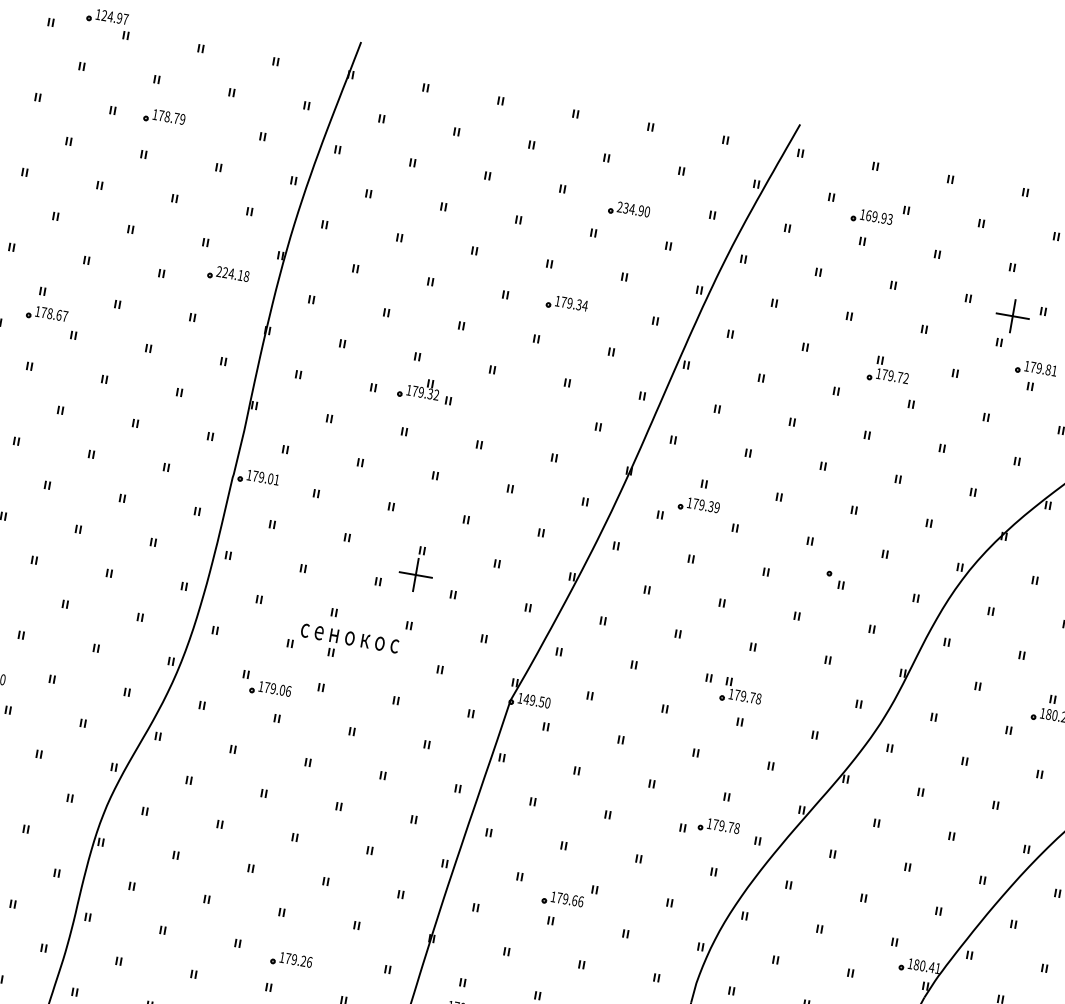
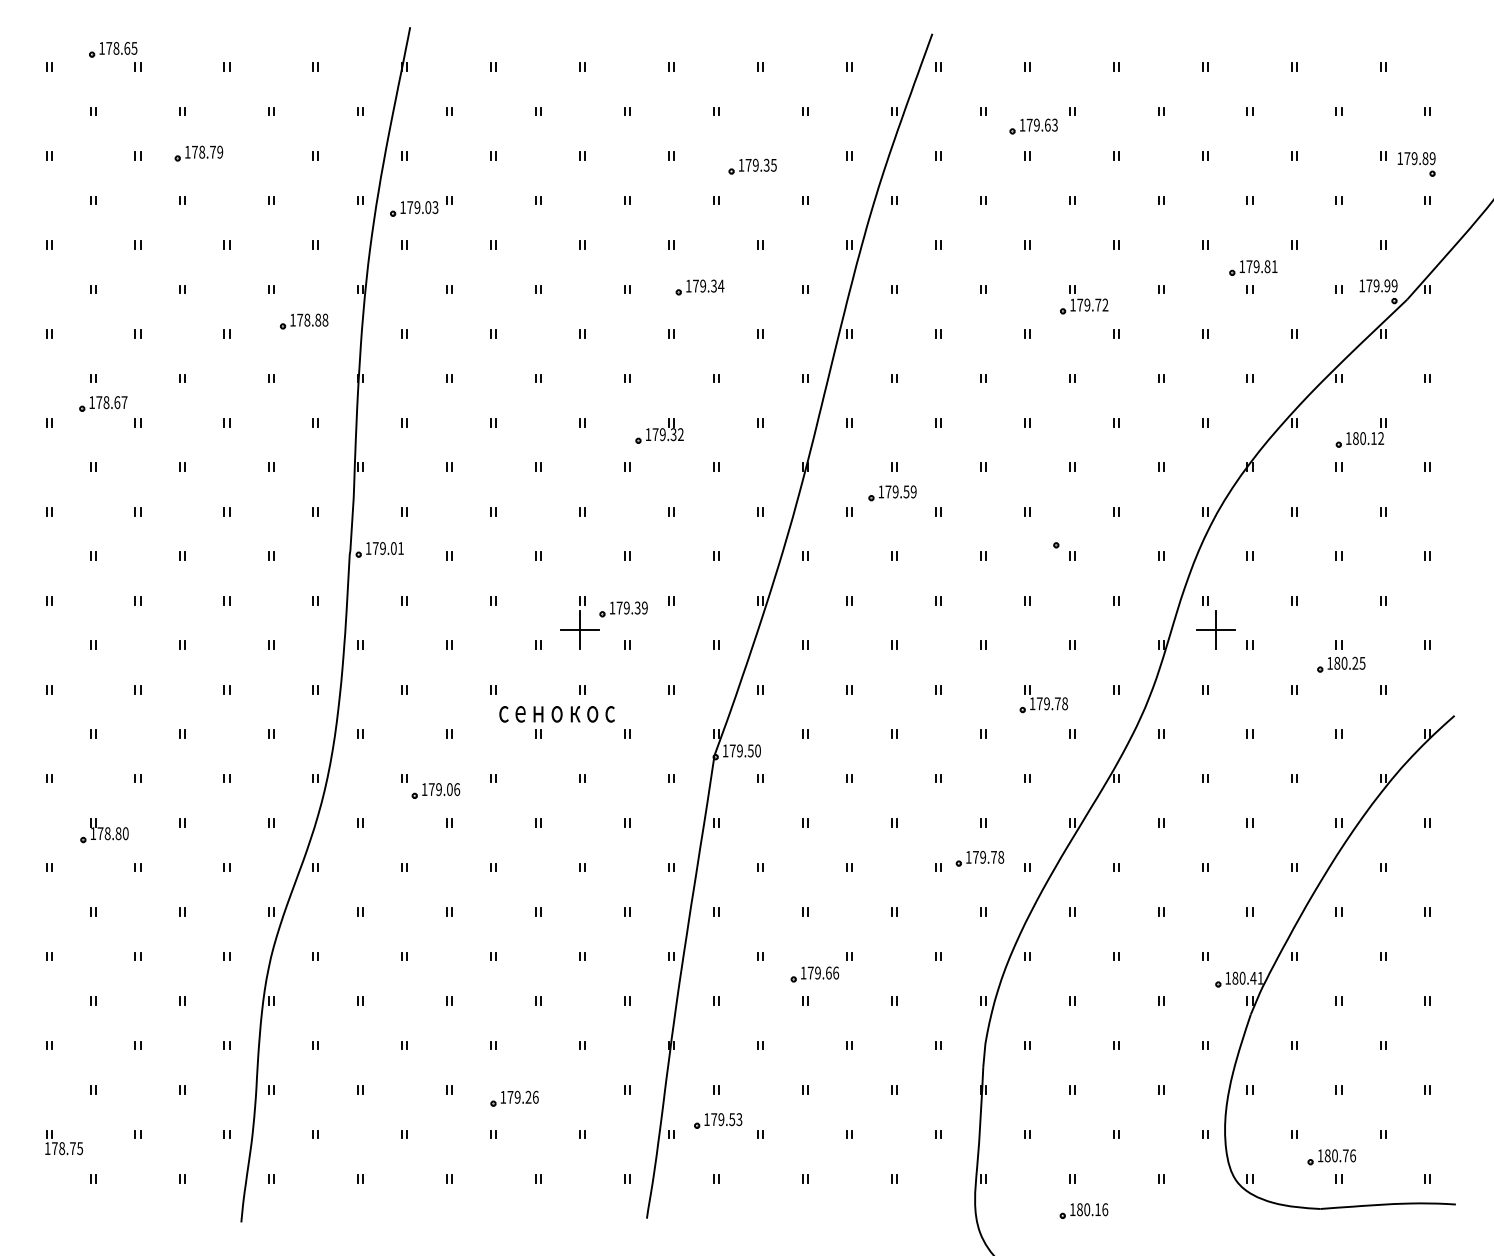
text: (114, 17) -> (121, 48), 124.97 -> 178.65
part: (338, 195) -> (414, 208), added
text: (633, 208) -> (757, 164), 234.90 -> 179.35
text: (876, 216) -> (1038, 124), 169.93 -> 179.63
text: (229, 272) -> (305, 319), 224.18 -> 178.88
part: (1012, 315) -> (1215, 629), moved
part: (419, 388) -> (659, 430), moved
text: (711, 506) -> (906, 491), 179.39 -> 179.59
part: (455, 564) -> (623, 609), added
part: (348, 645) -> (556, 722), moved
part: (741, 692) -> (1043, 699), moved
text: (526, 698) -> (732, 750), 149.50 -> 179.50

